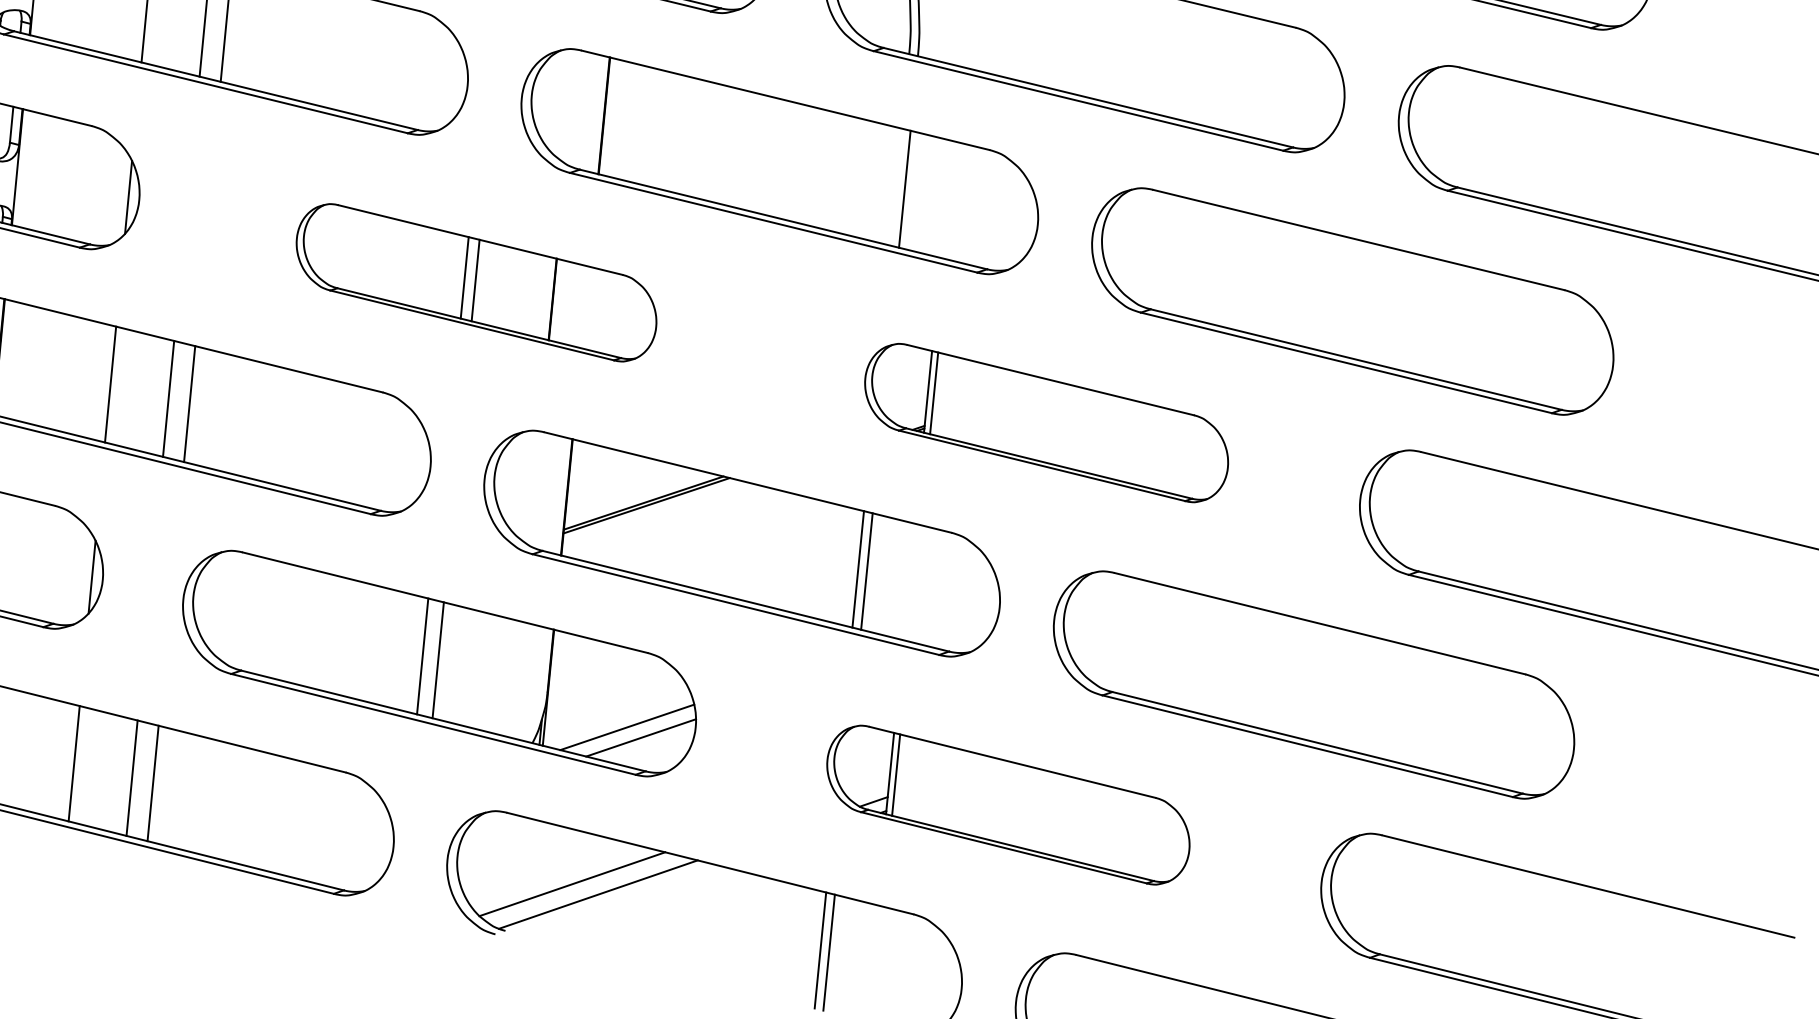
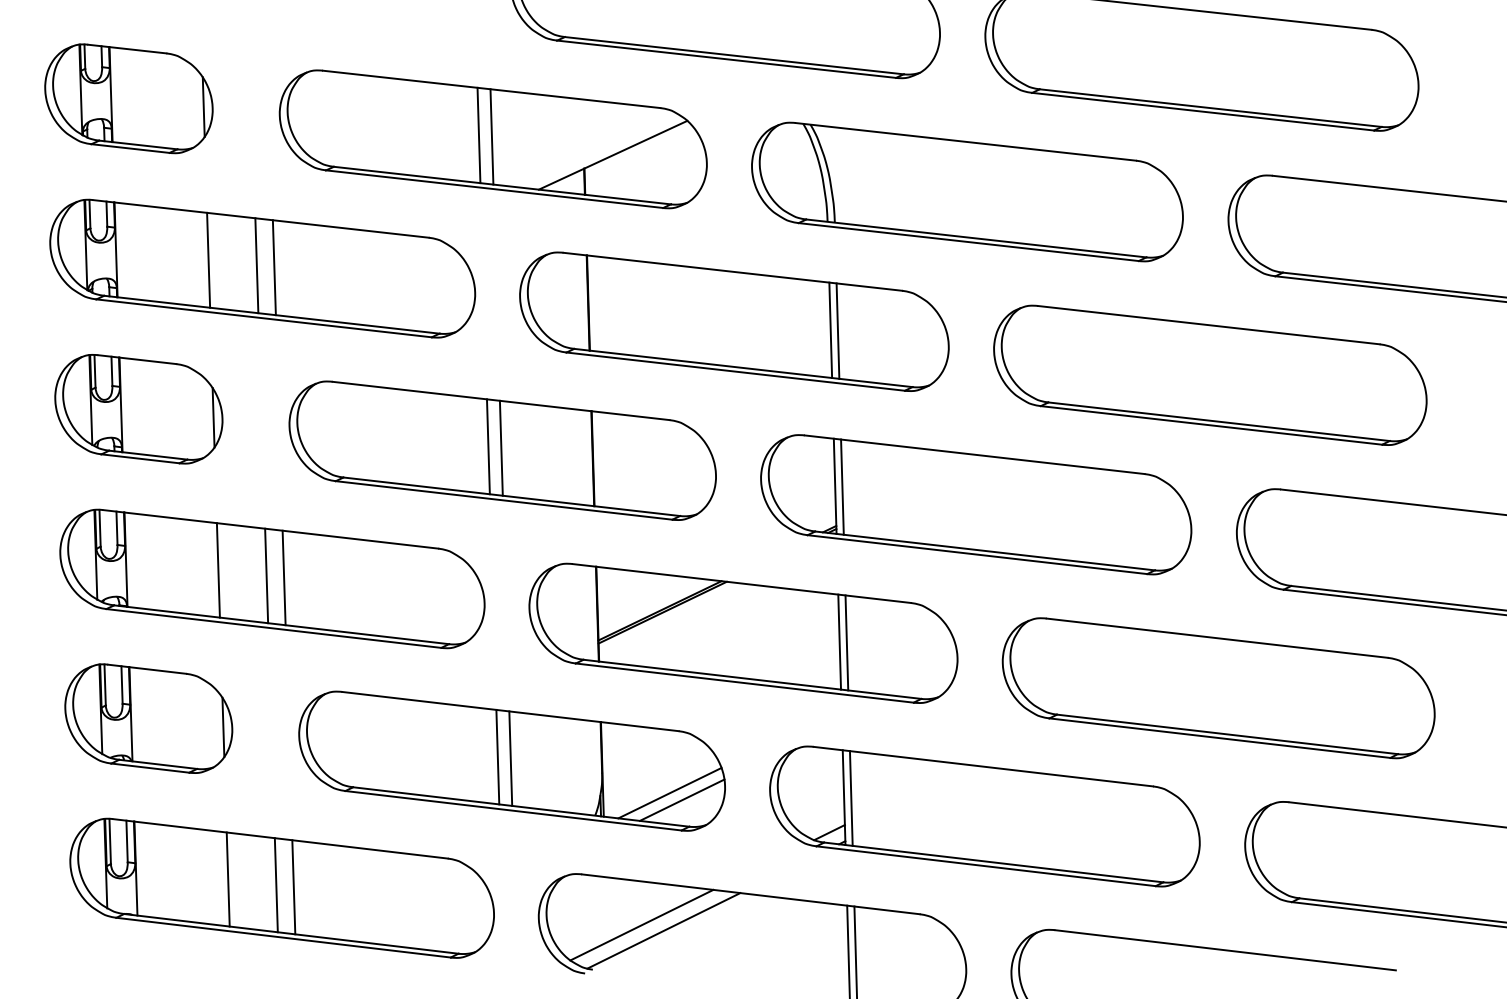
line: (895, 187) -> (830, 330), added
part: (476, 282) -> (502, 450), size x1.43
part: (1046, 422) -> (976, 504), size x1.43
part: (1007, 805) -> (984, 816), size x1.43

